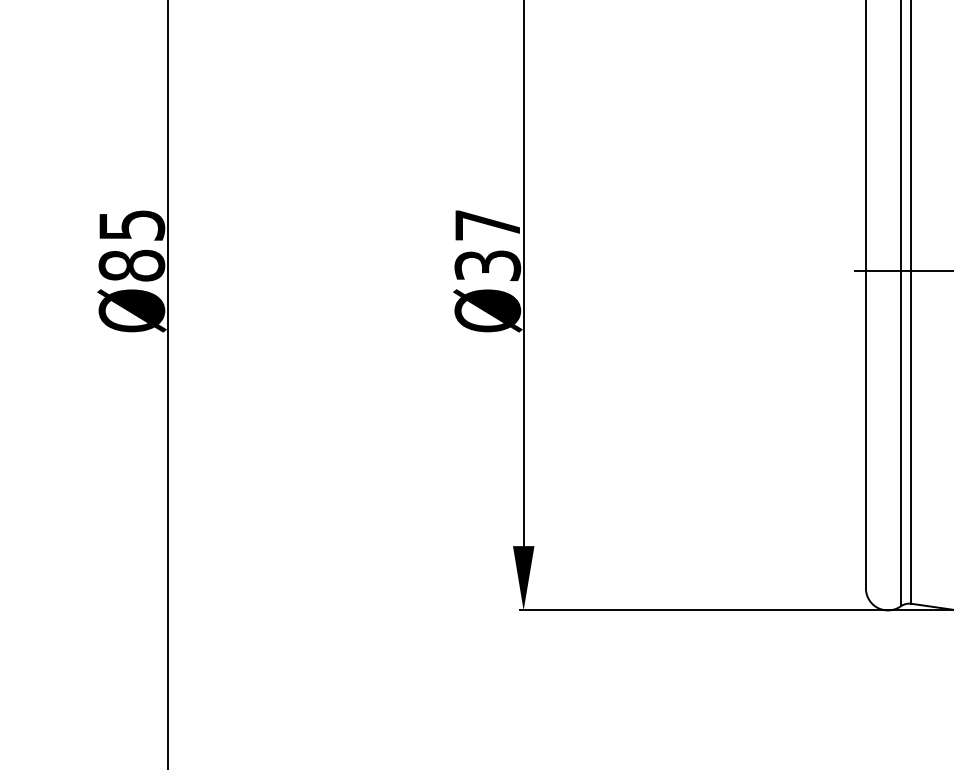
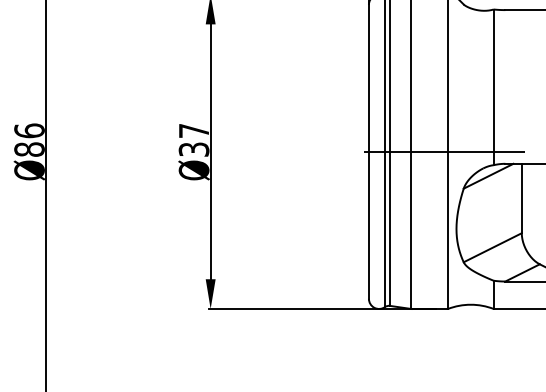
text: (131, 224) -> (29, 130), Ø85 -> Ø86

